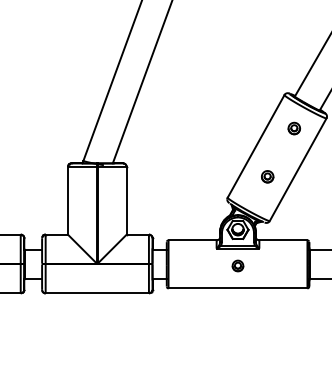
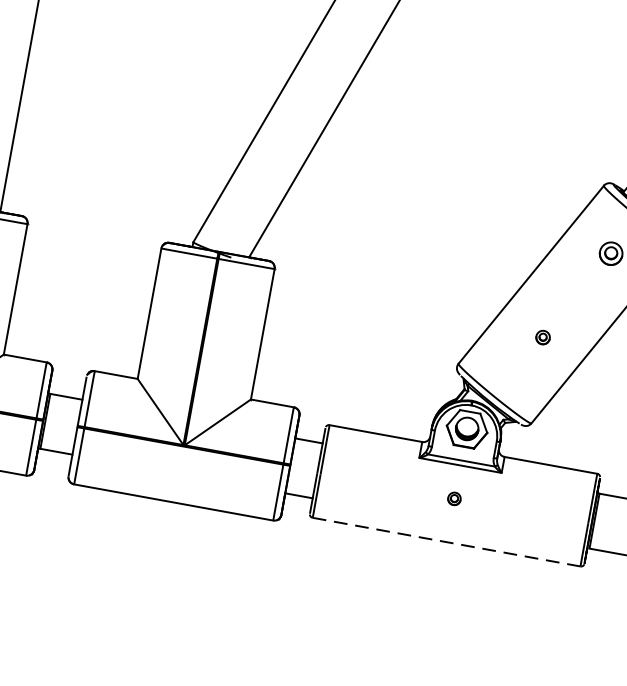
part: (267, 176) -> (542, 336), size x0.6
part: (237, 265) -> (453, 497), size x0.6
line: (238, 288) -> (447, 542), solid -> dashed

